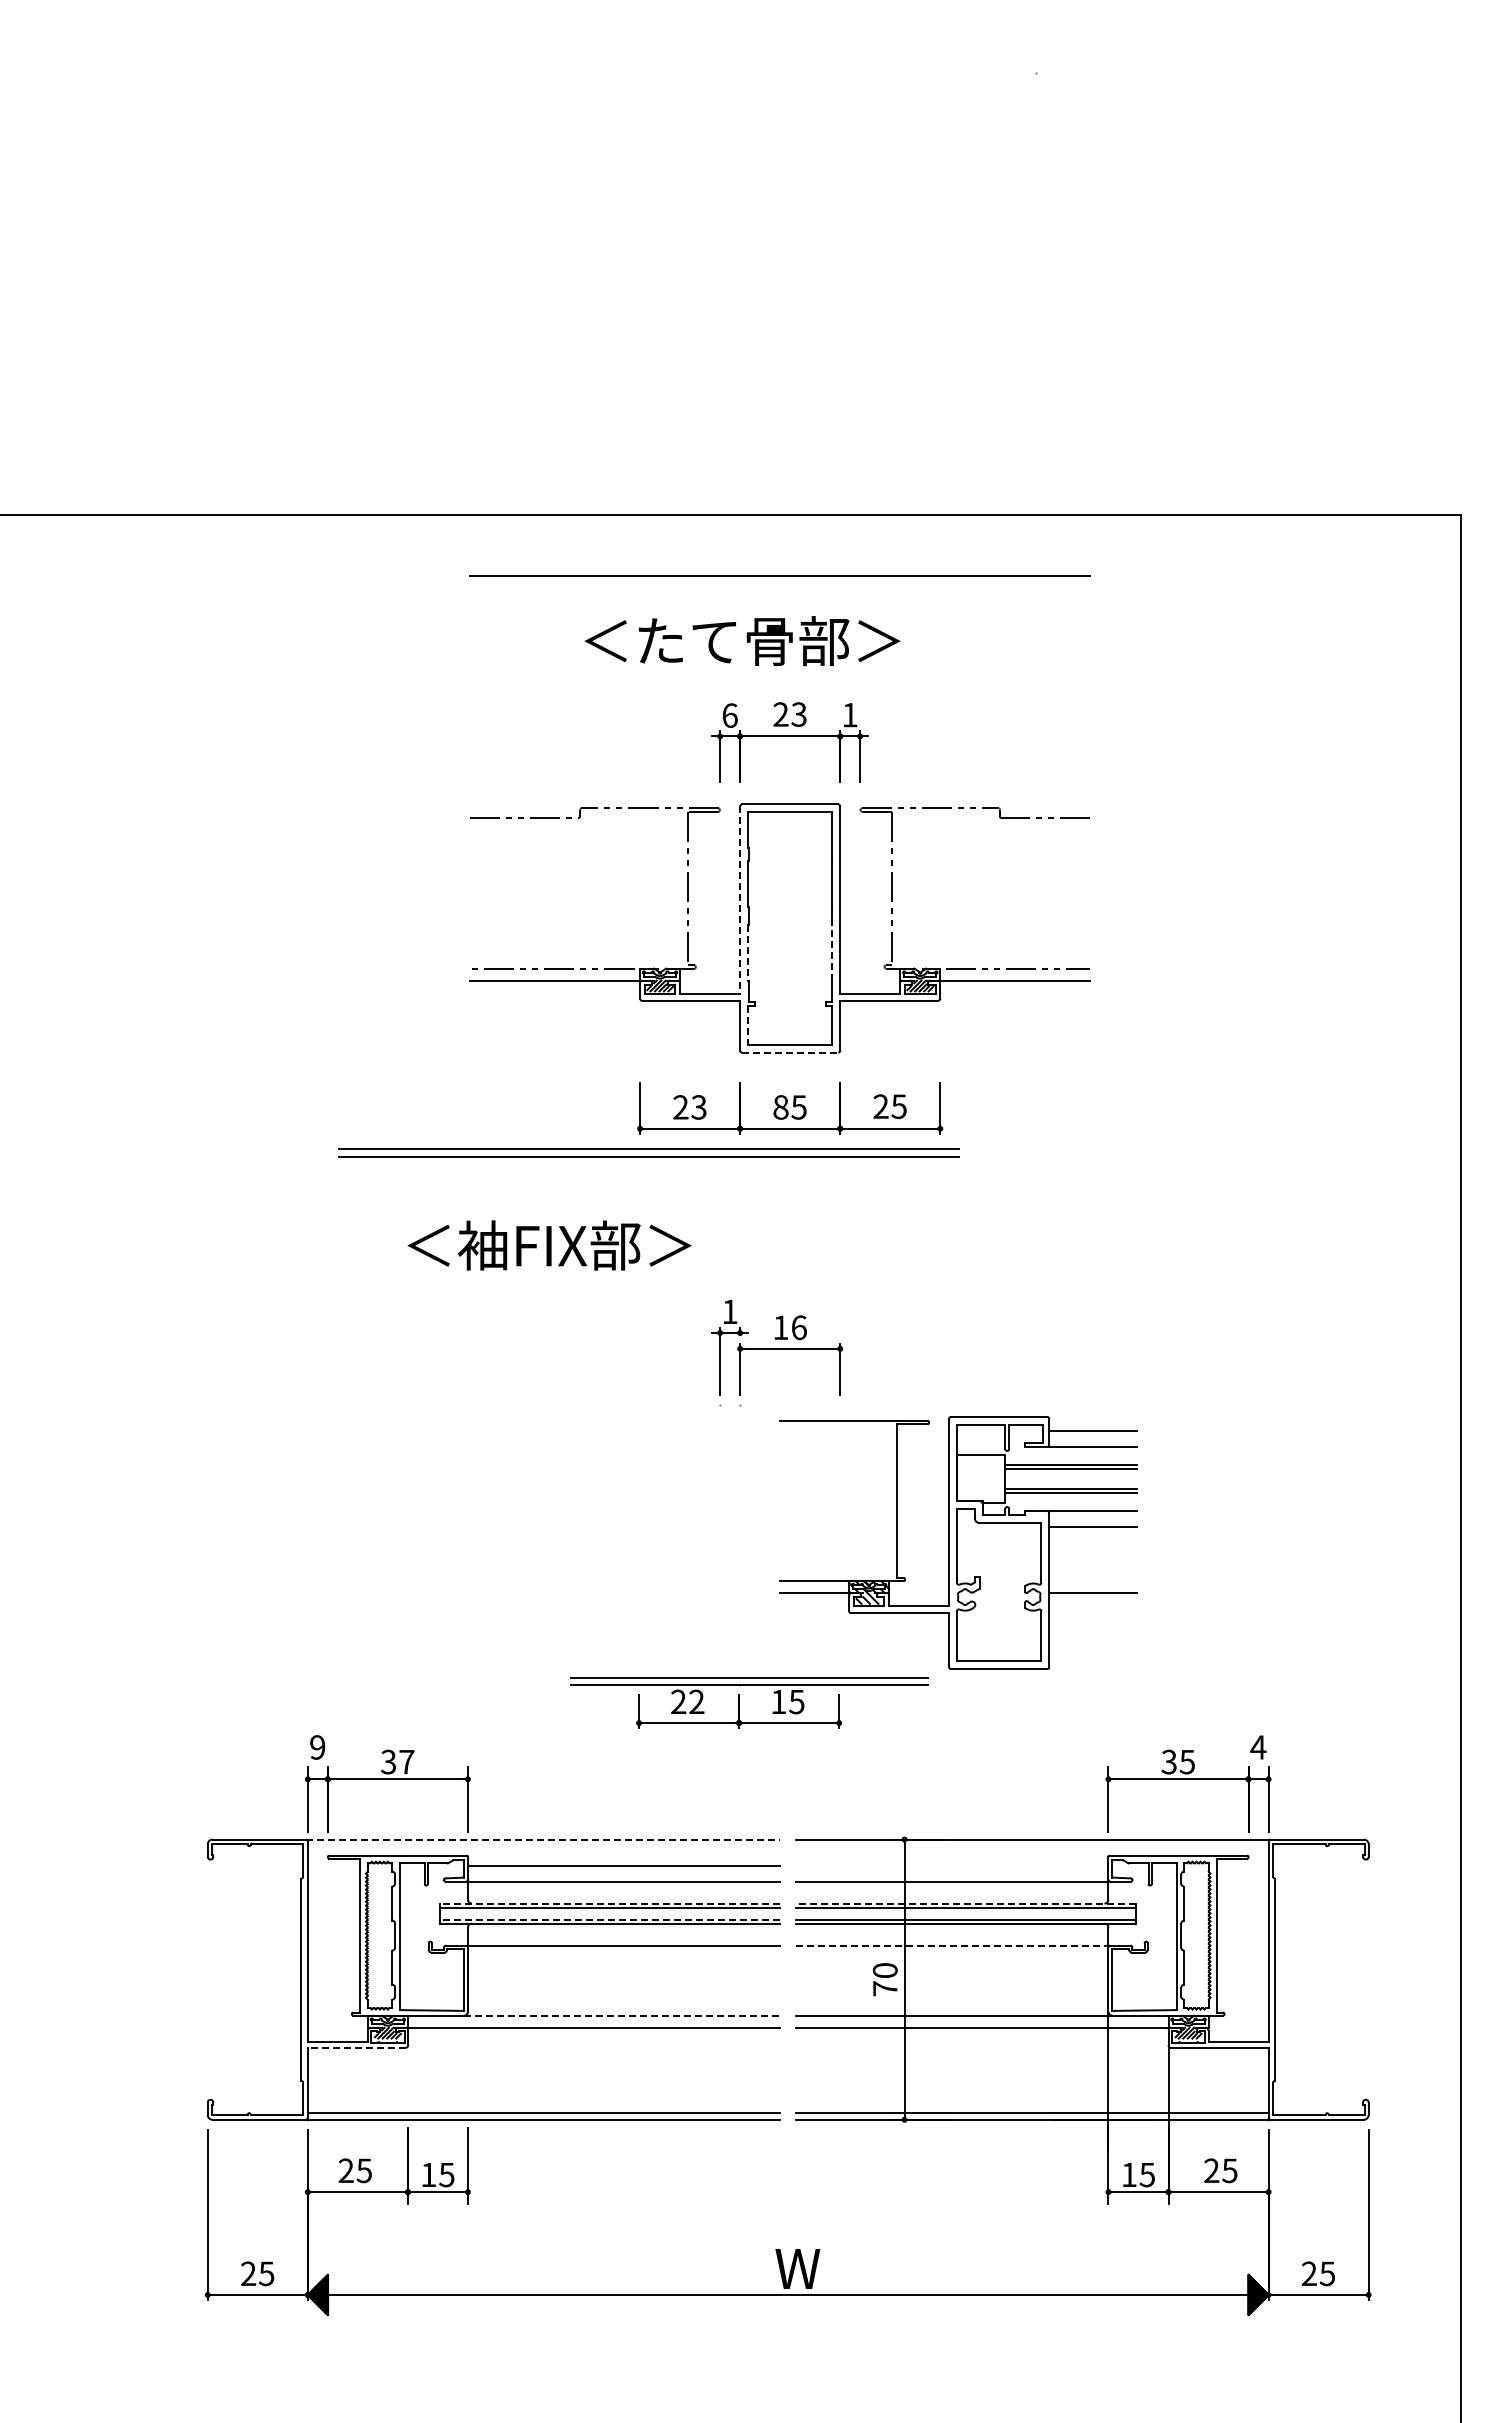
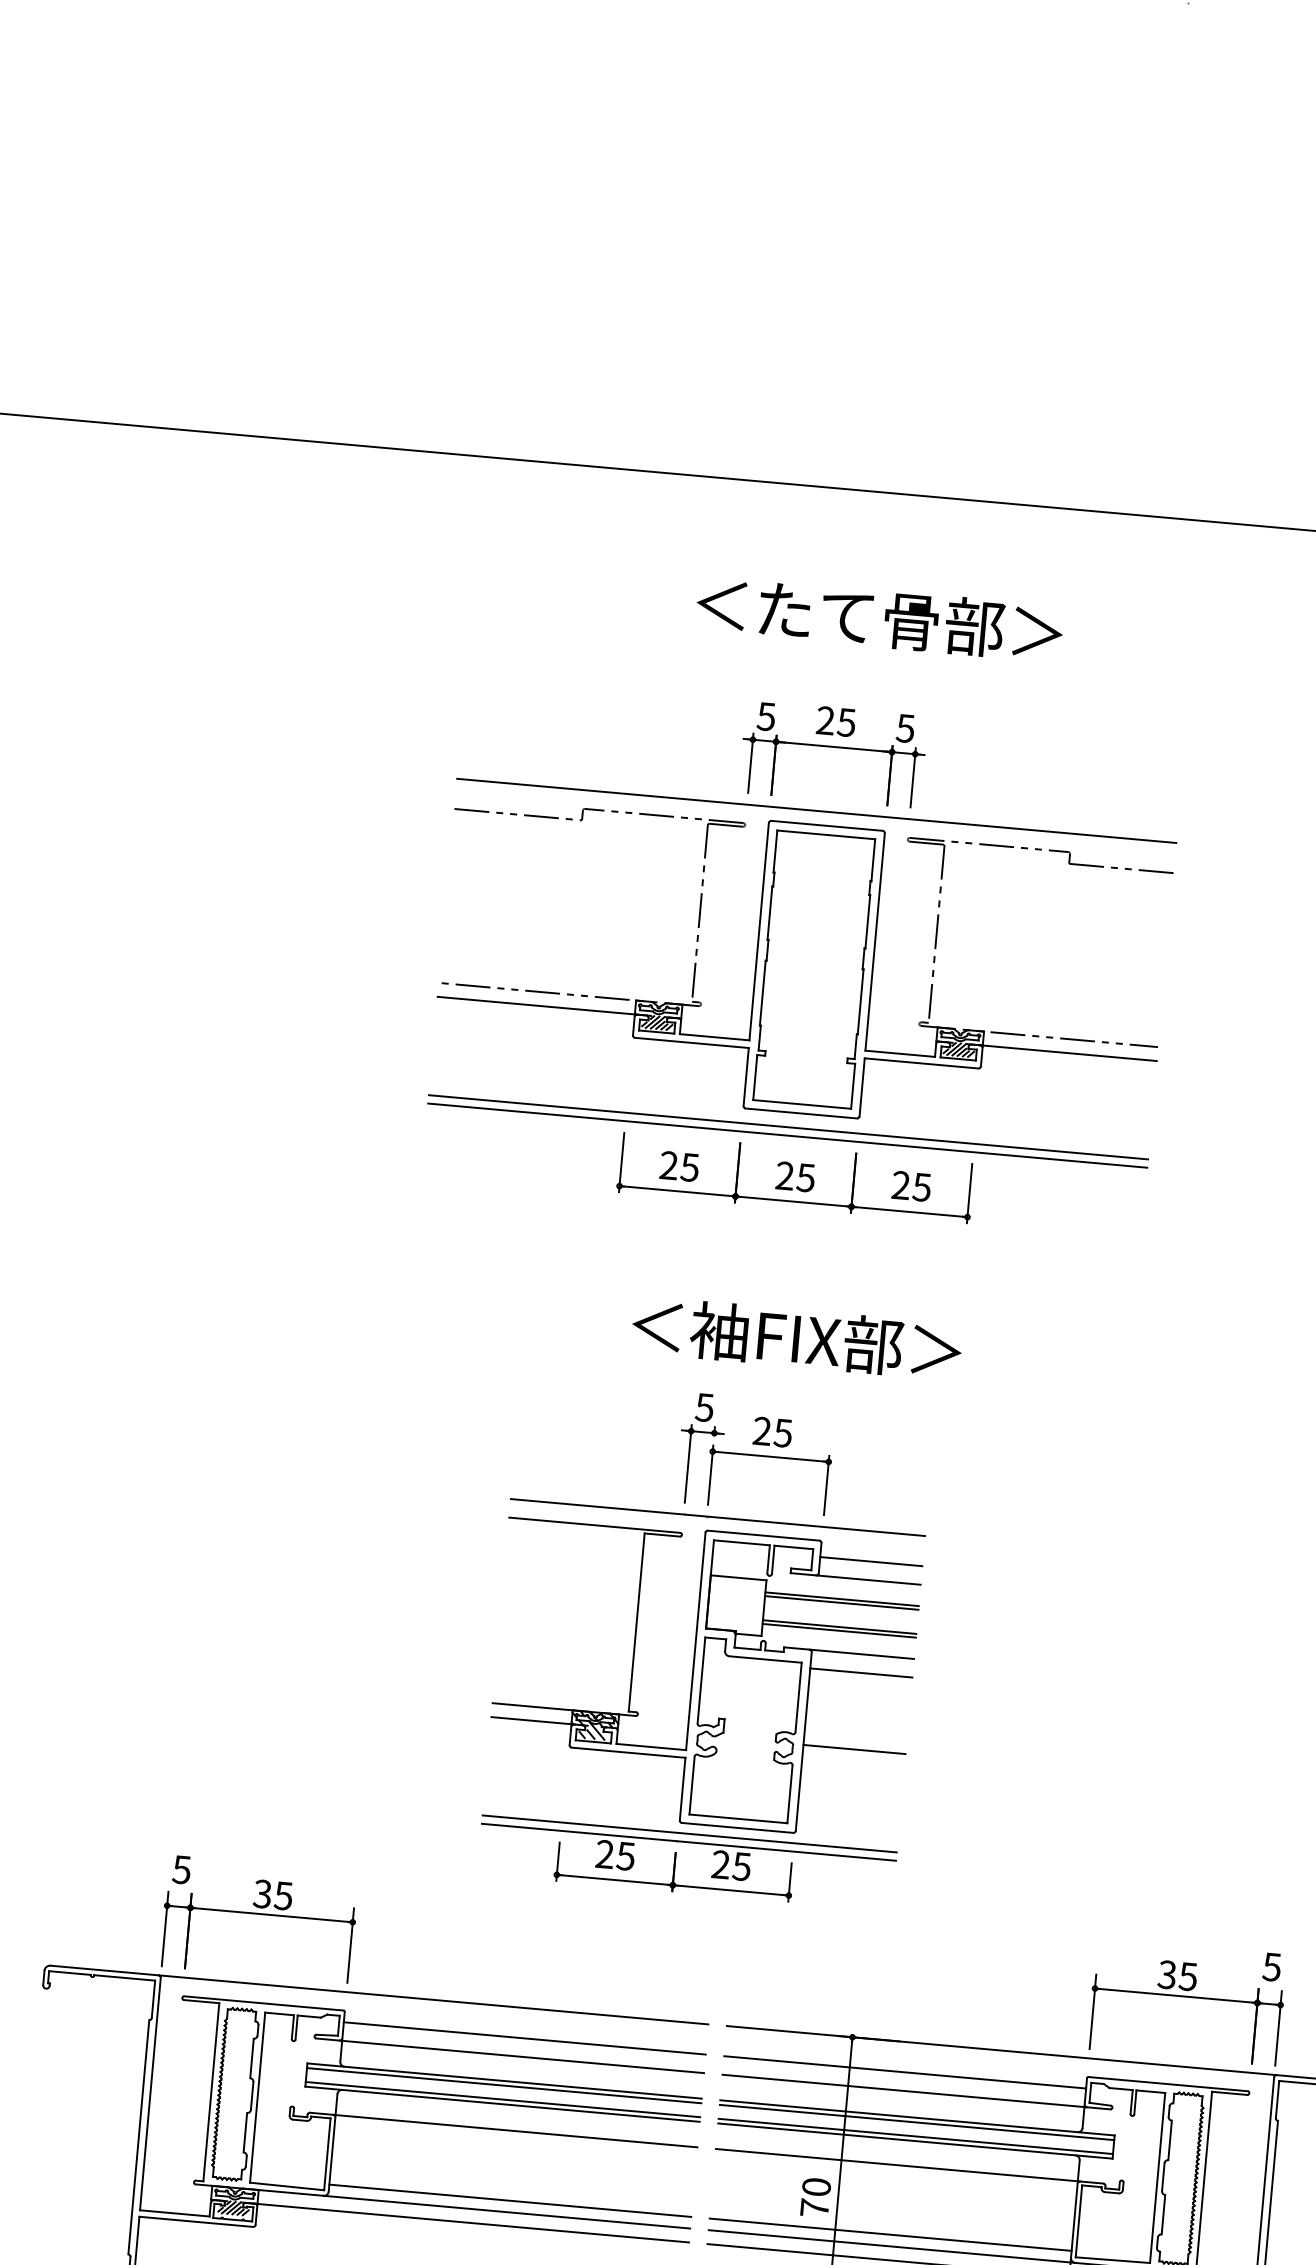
line: (779, 575) -> (815, 809), moved
text: (742, 641) -> (879, 619), moved
text: (798, 714) -> (845, 722), 23 -> 25
text: (729, 715) -> (765, 716), 6 -> 5
text: (849, 715) -> (904, 728), 1 -> 5
line: (740, 900) -> (759, 932), dashed -> solid
line: (832, 952) -> (860, 1001), dashed -> solid
line: (747, 953) -> (762, 994), dashed -> solid
line: (747, 1025) -> (754, 1077), dashed -> solid
line: (790, 1052) -> (801, 1113), dashed -> solid
text: (699, 1107) -> (690, 1167), 23 -> 25
text: (780, 1107) -> (784, 1176), 85 -> 25
part: (648, 1152) -> (787, 1130), moved
text: (549, 1245) -> (796, 1338), moved
text: (729, 1311) -> (704, 1407), 1 -> 5
text: (789, 1327) -> (772, 1431), 16 -> 25
line: (749, 1404) -> (717, 1517), added
part: (958, 1542) -> (703, 1676), moved
text: (696, 1701) -> (625, 1855), 22 -> 25
text: (778, 1701) -> (720, 1864), 15 -> 25
text: (317, 1747) -> (181, 1869), 9 -> 5
text: (1258, 1747) -> (1272, 1967), 4 -> 5
text: (406, 1762) -> (283, 1896), 37 -> 35
line: (543, 1839) -> (434, 1999), dashed -> solid
line: (952, 1865) -> (905, 2072), added
line: (609, 1903) -> (503, 2080), dashed -> solid
line: (965, 1903) -> (916, 2117), dashed -> solid
line: (609, 1919) -> (502, 2099), dashed -> solid
line: (953, 1945) -> (898, 2165), dashed -> solid
line: (623, 2005) -> (509, 2200), added
line: (952, 2005) -> (890, 2234), added
line: (622, 2015) -> (507, 2211), dashed -> solid
line: (356, 2047) -> (195, 2221), dashed -> solid

